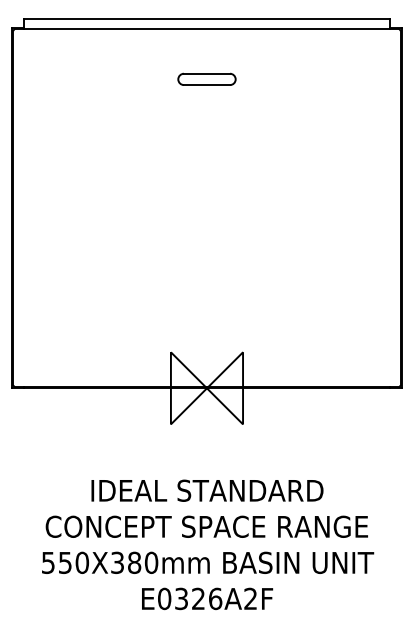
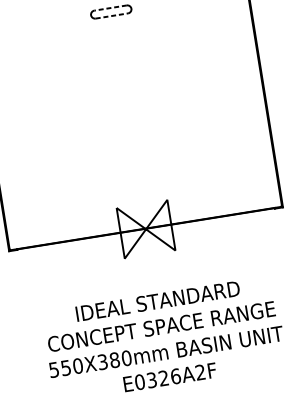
line: (206, 73) -> (110, 7), solid -> dashed
line: (207, 85) -> (112, 16), solid -> dashed

